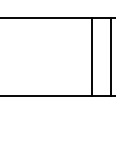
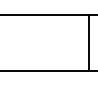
line: (92, 56) -> (75, 42), removed

